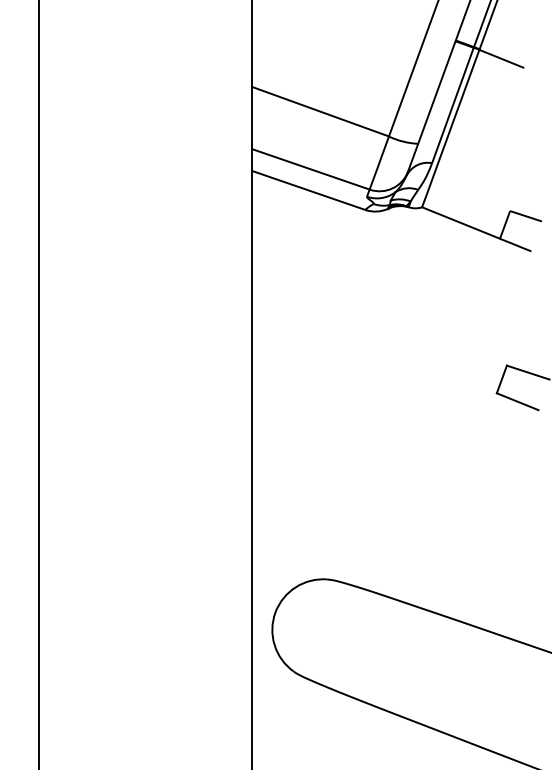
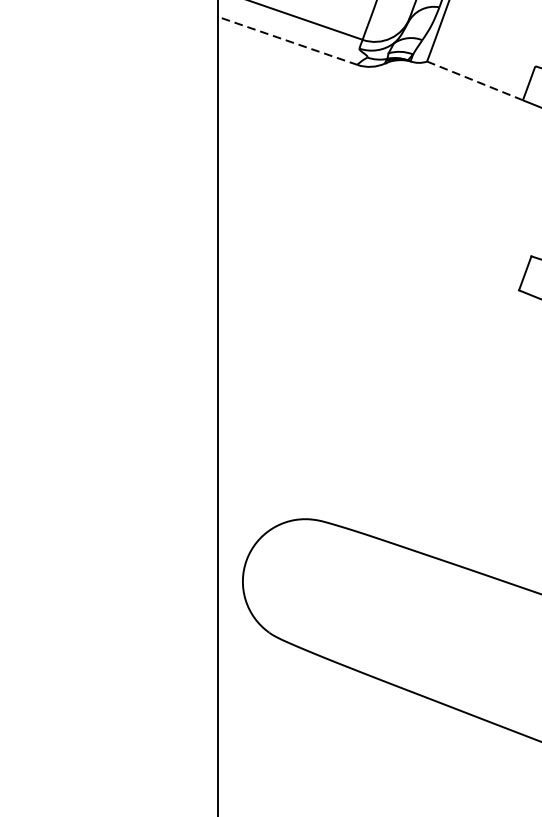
line: (308, 190) -> (287, 40), solid -> dashed
line: (461, 223) -> (475, 81), solid -> dashed

